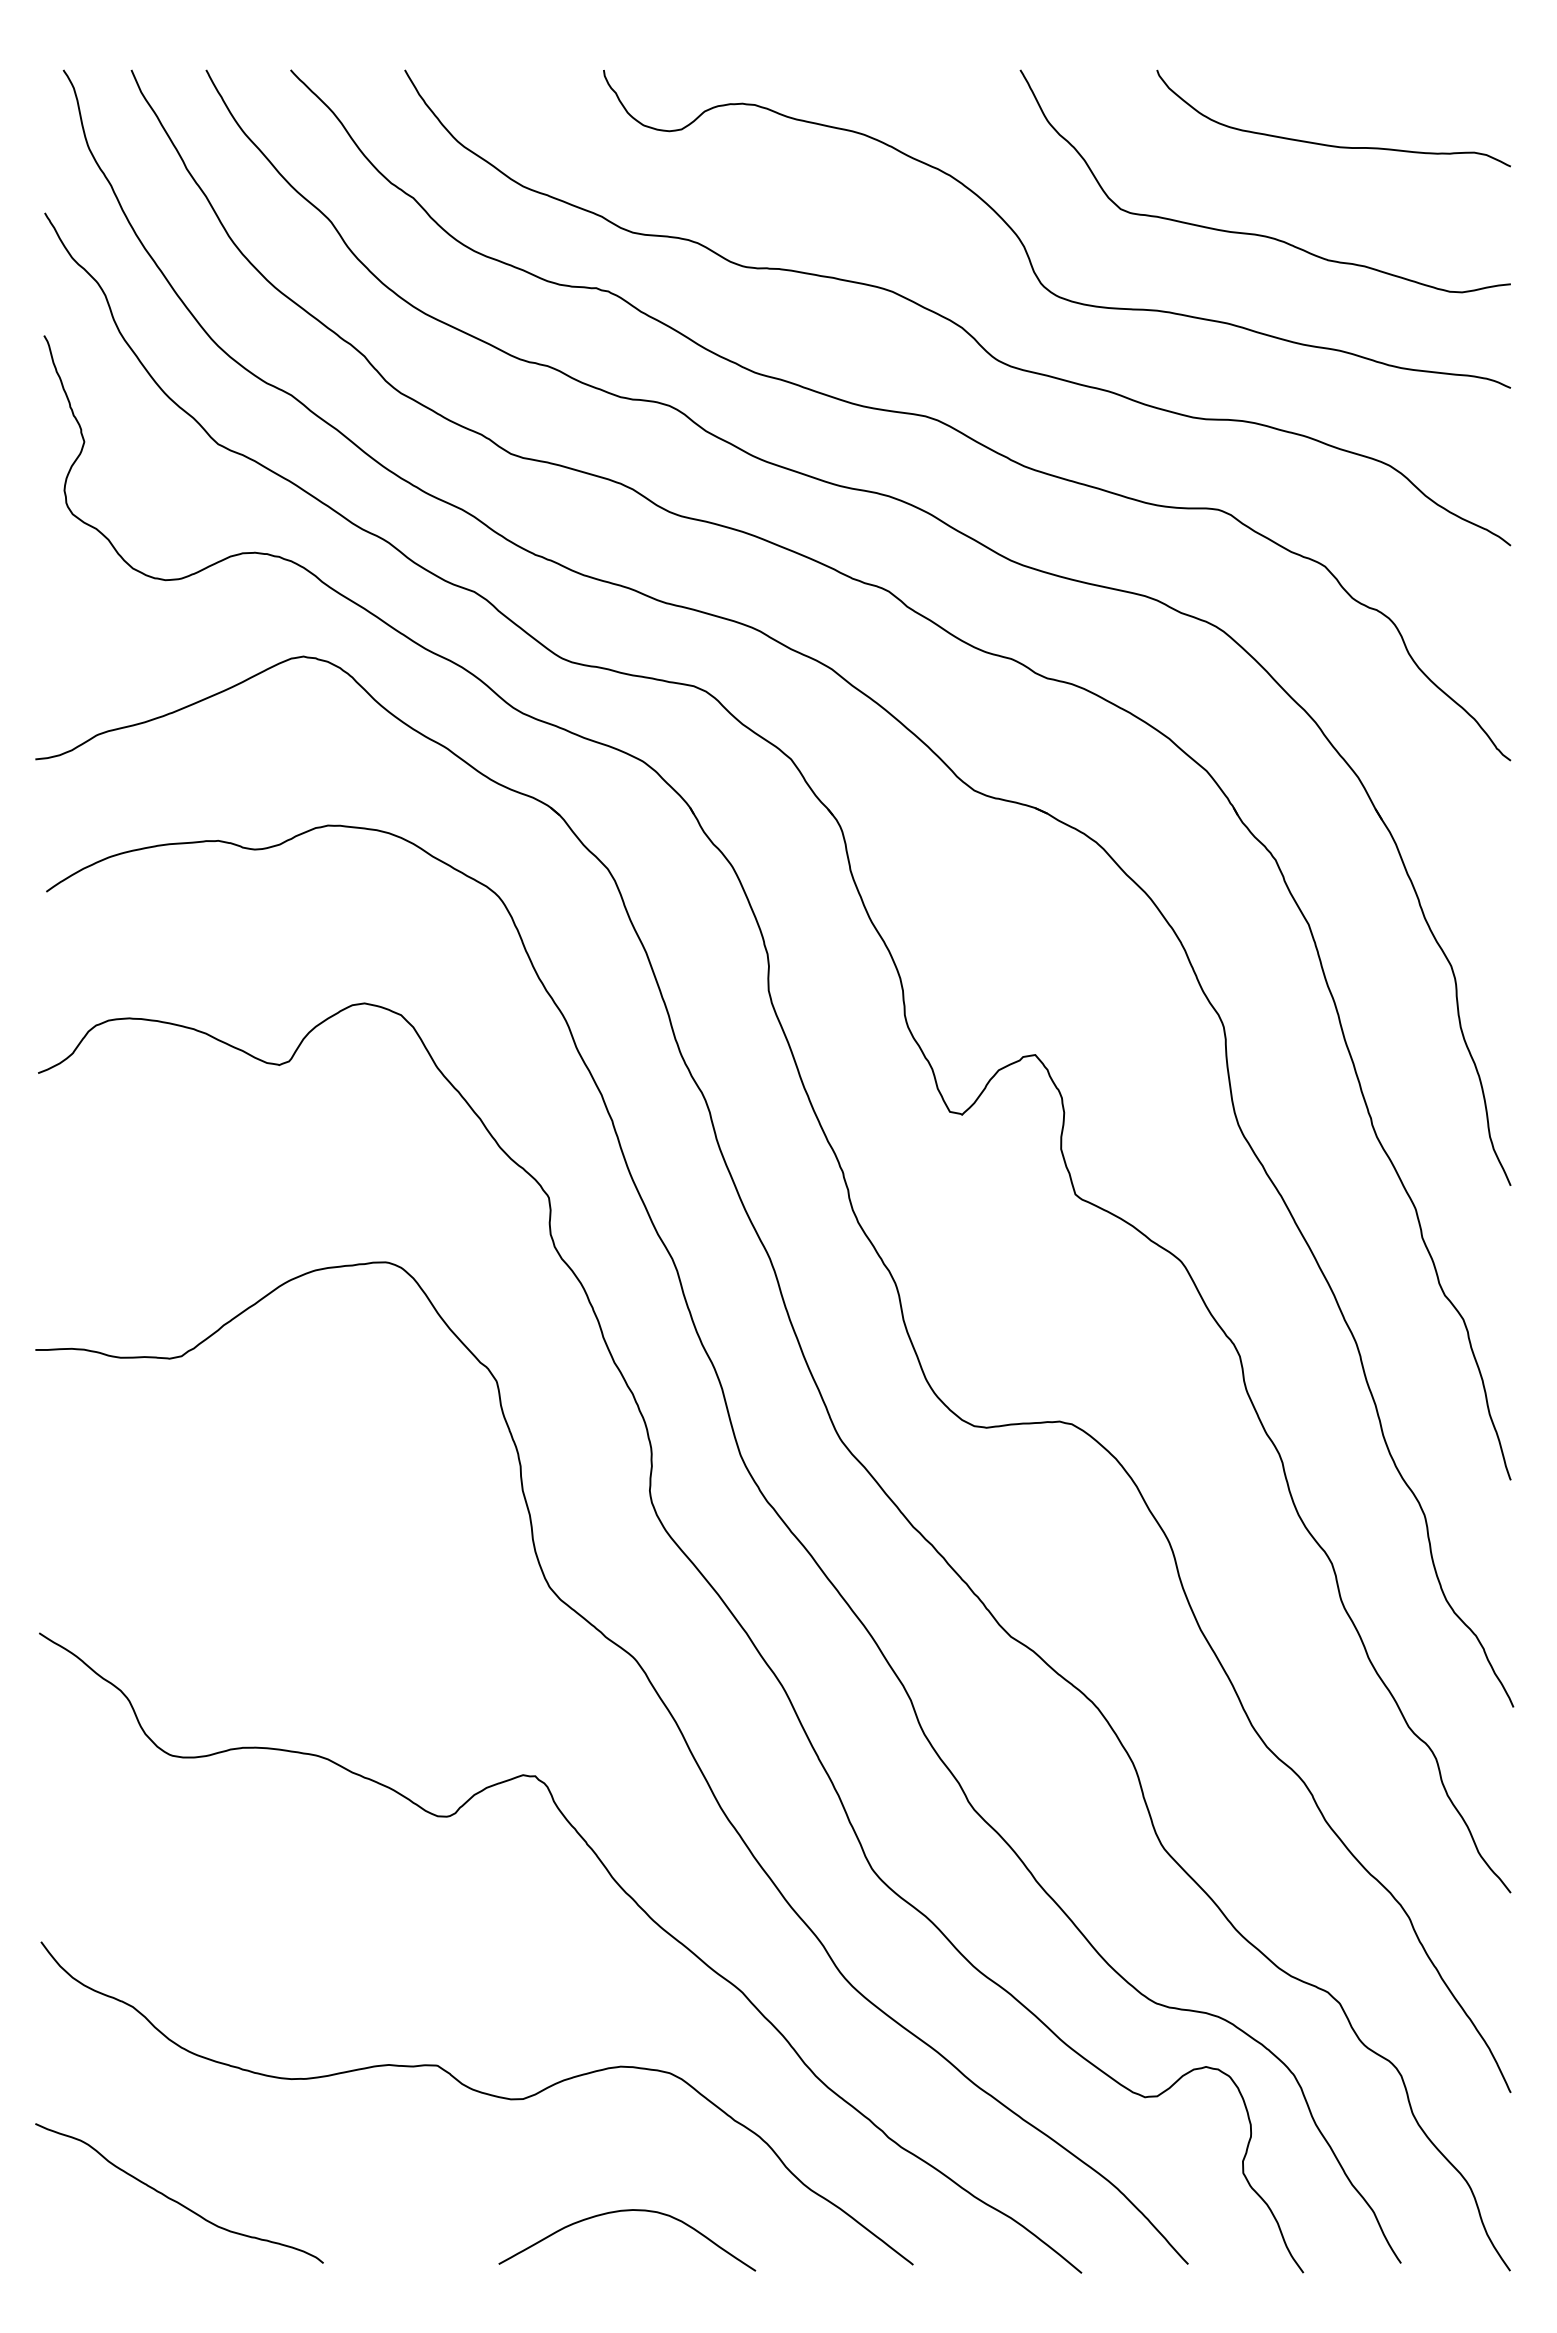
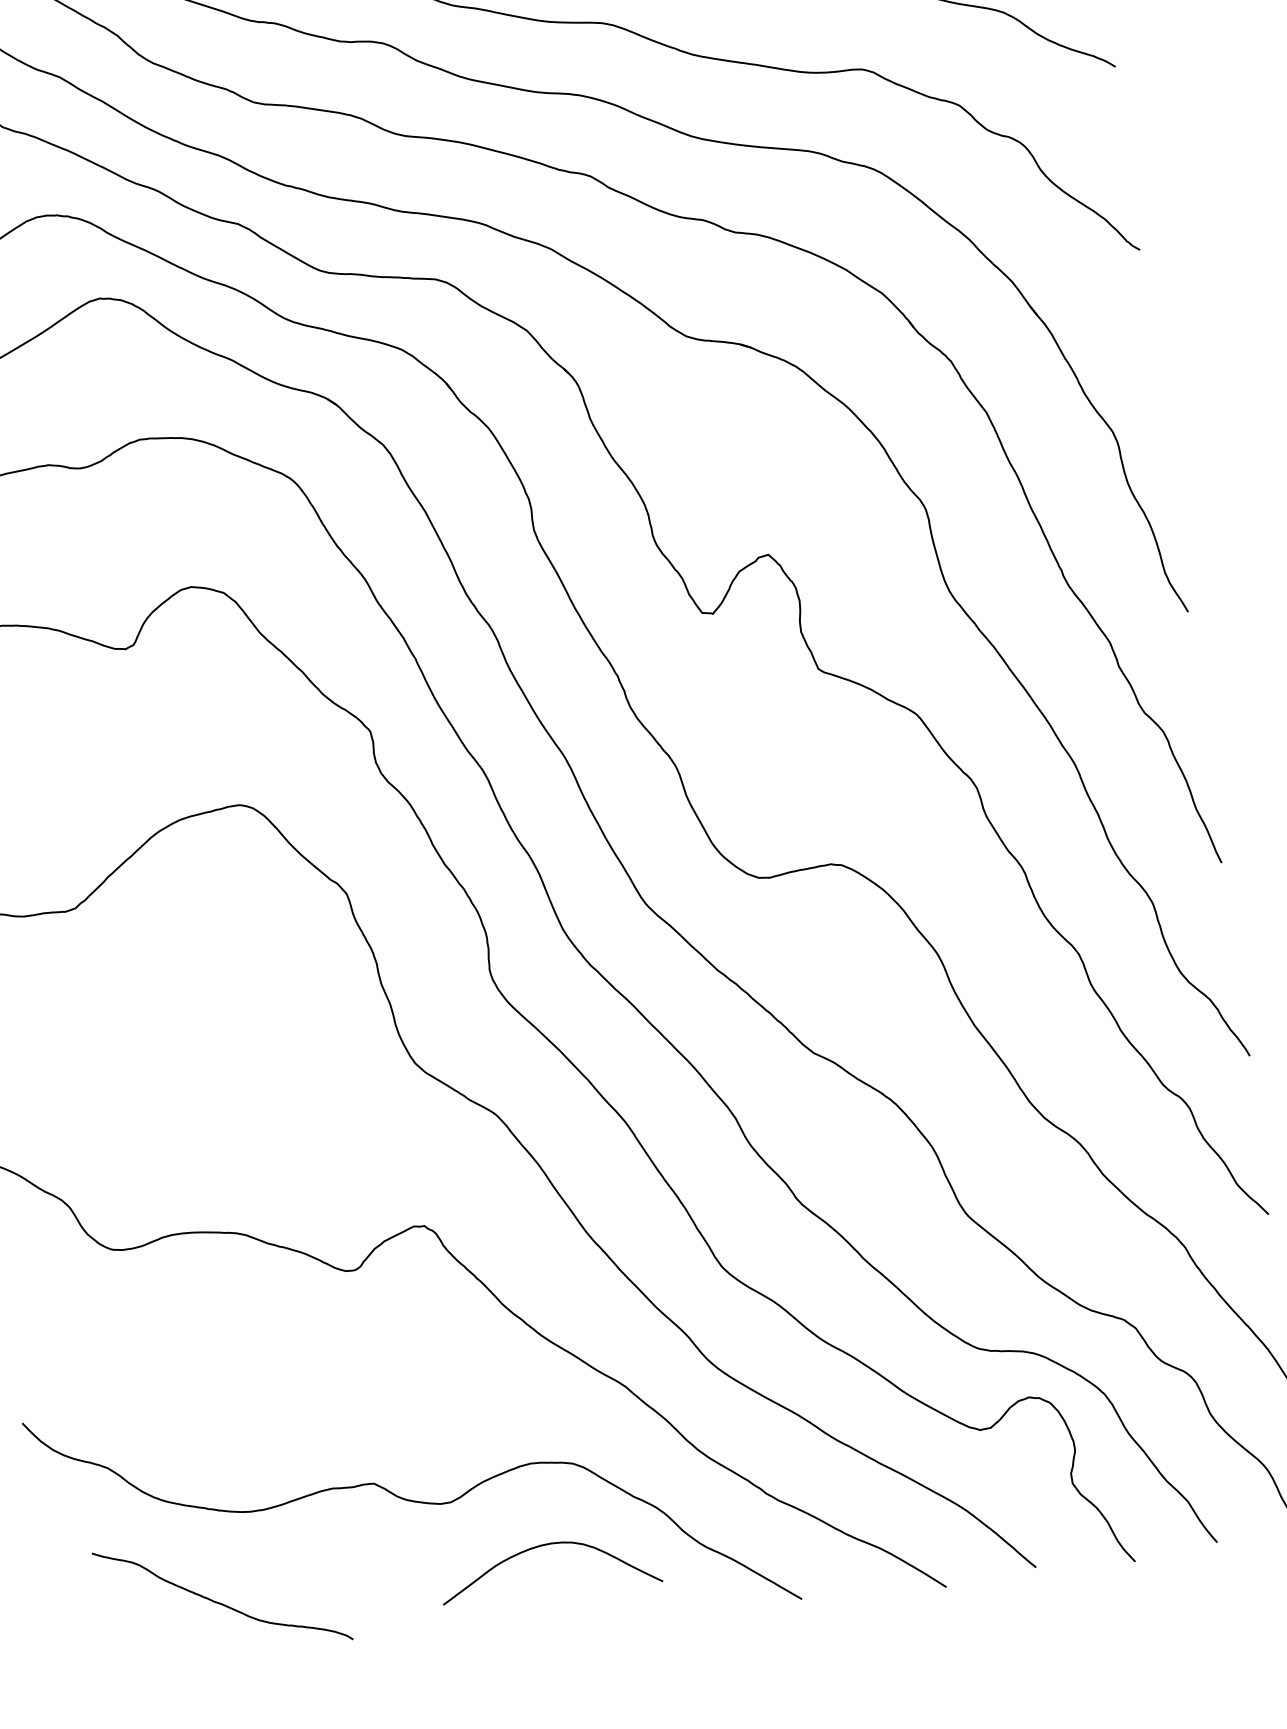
curve: (176, 2200) -> (220, 1602), moved
curve: (627, 2211) -> (547, 1545), moved

